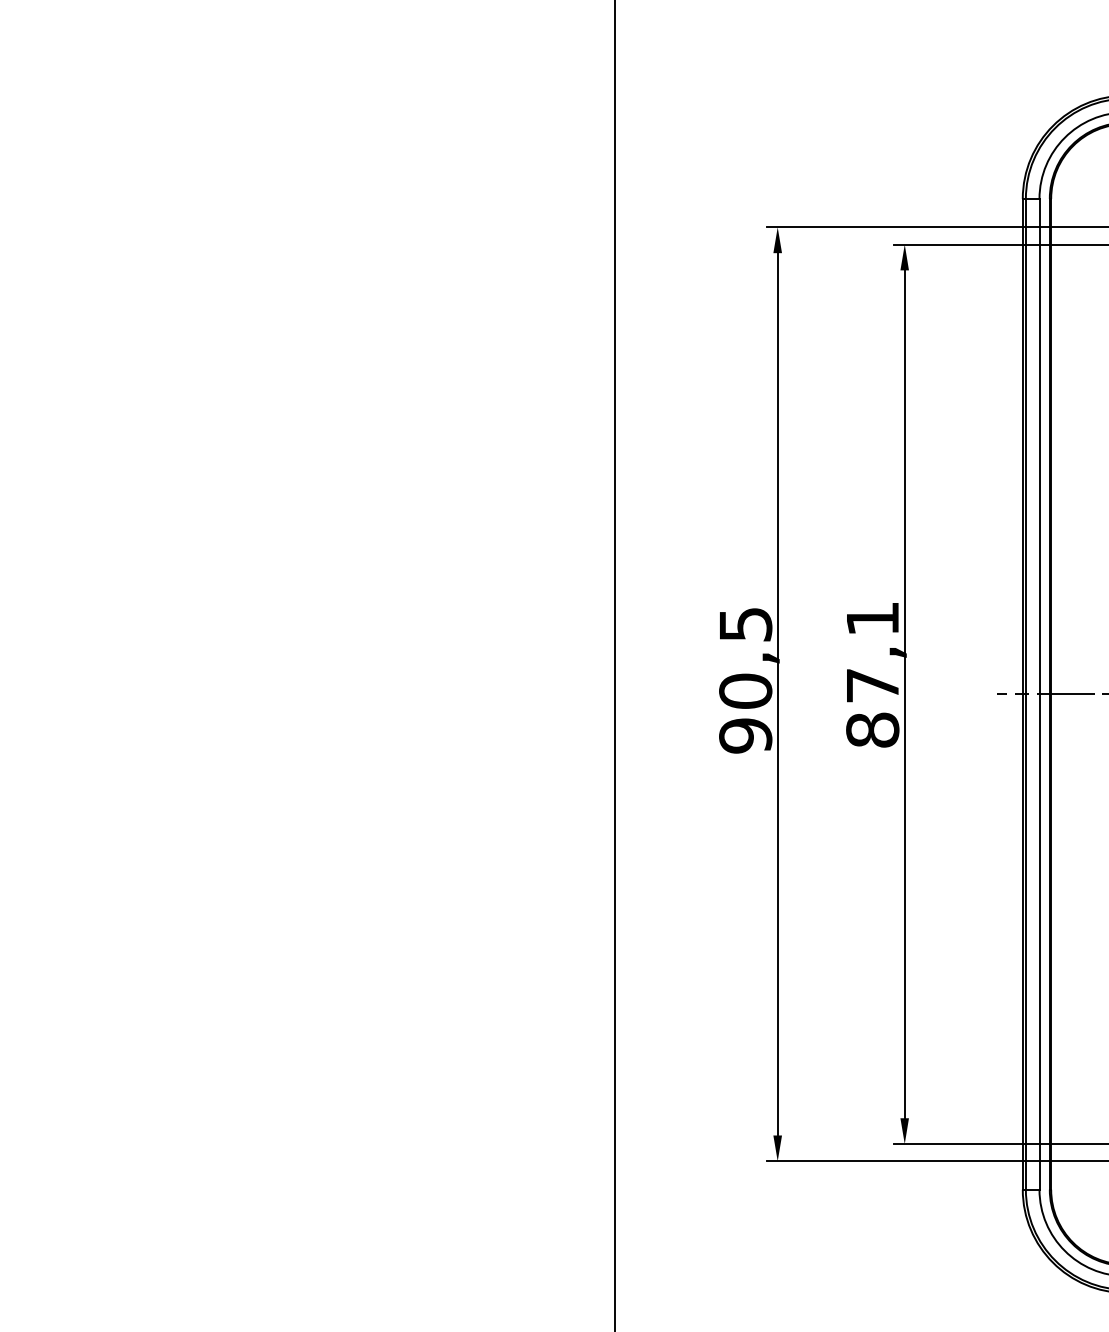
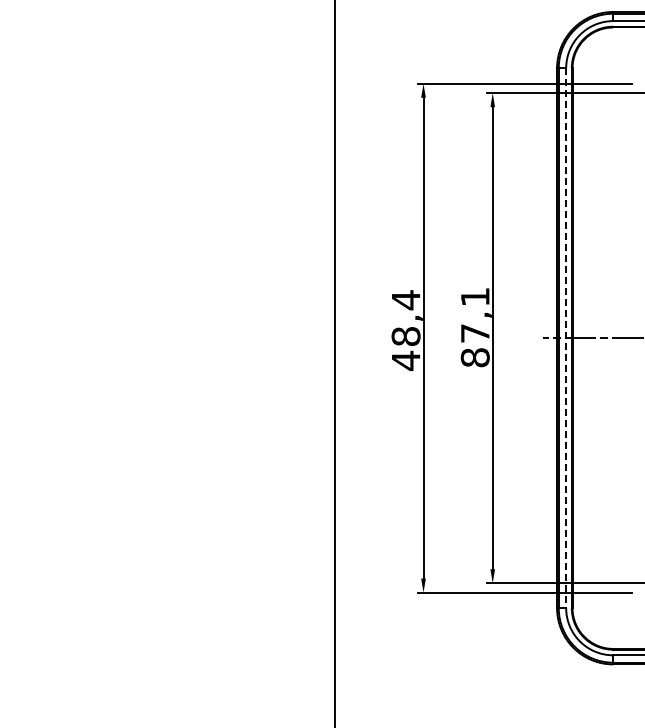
text: (744, 680) -> (405, 330), 90,5 -> 48,4
line: (1040, 694) -> (566, 338), solid -> dashed

